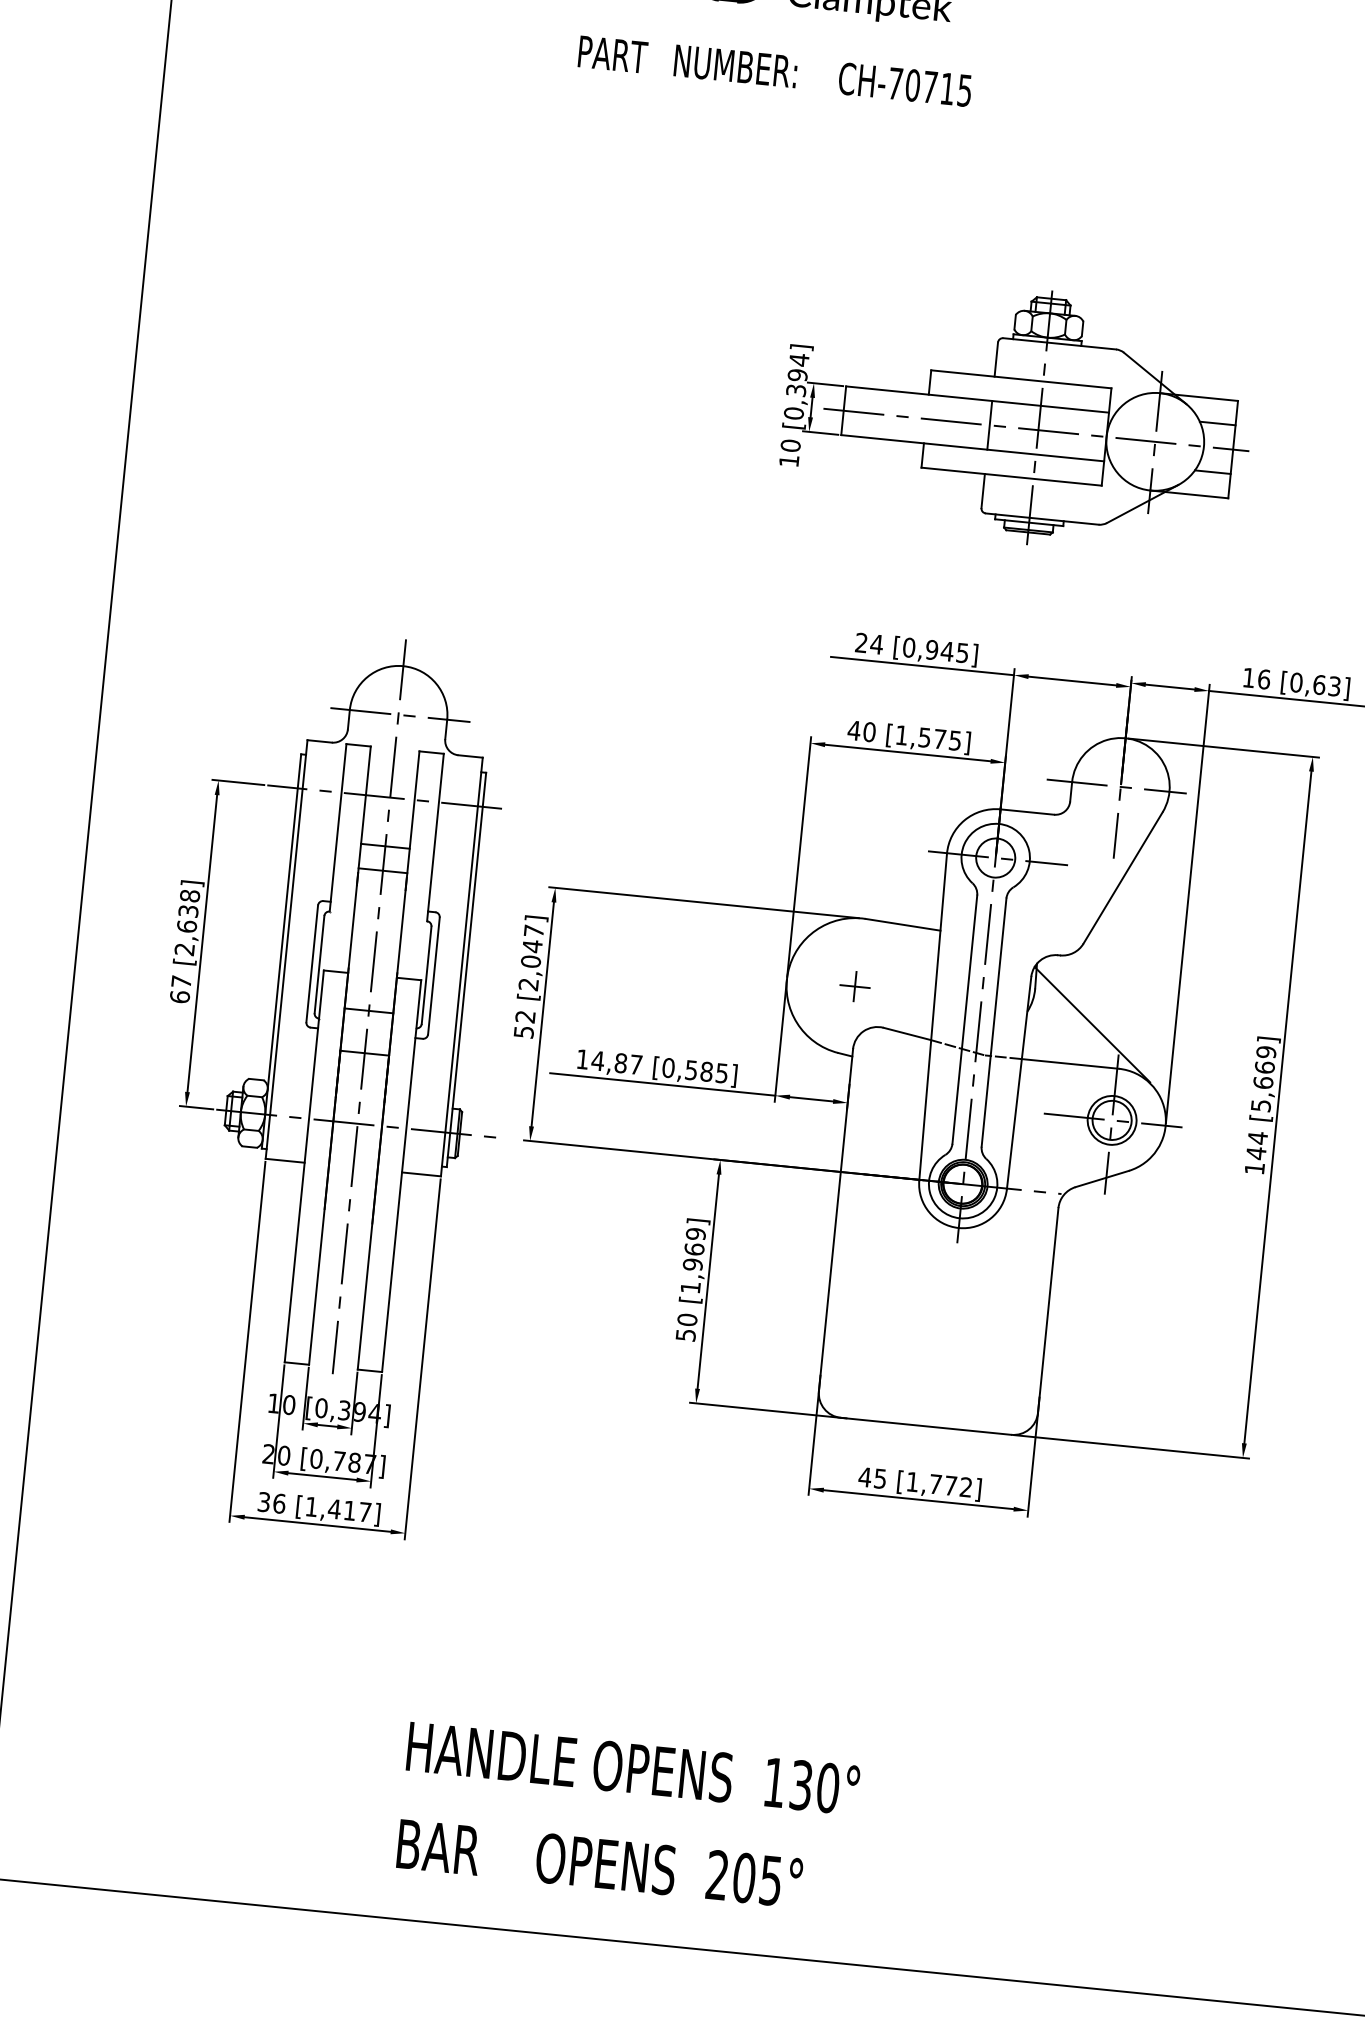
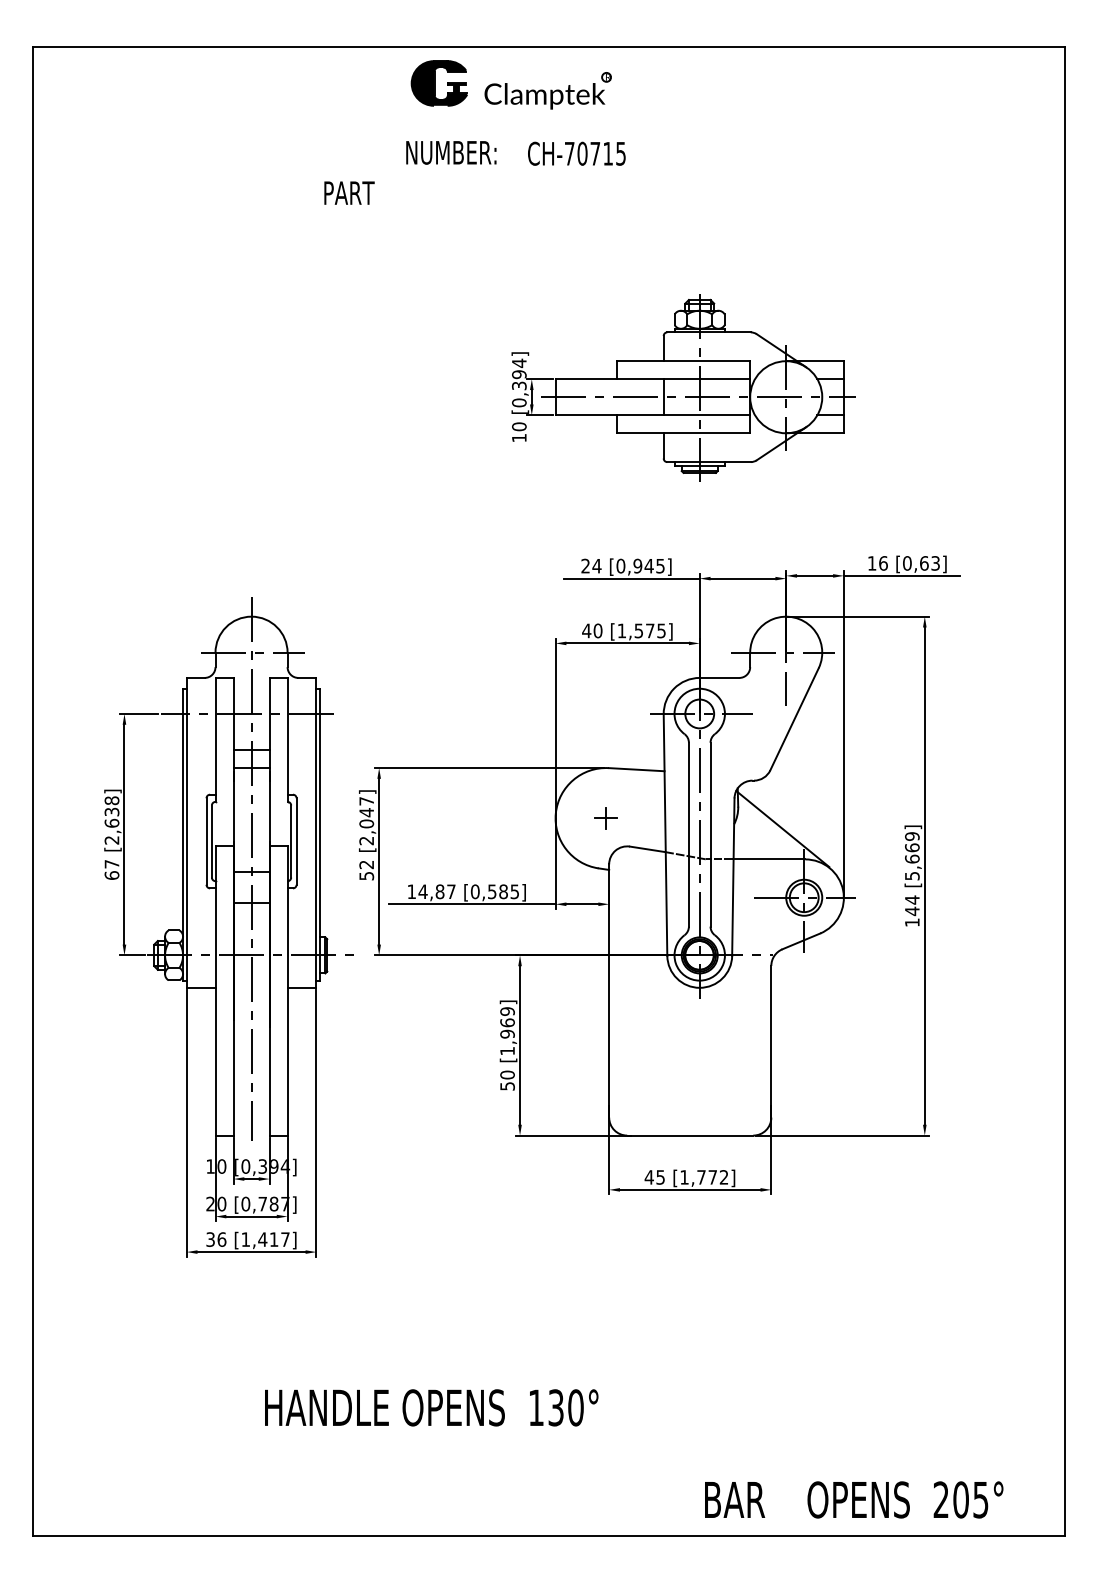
text: (613, 53) -> (349, 192), moved
text: (633, 1768) -> (431, 1407), moved
text: (600, 1863) -> (854, 1499), moved

